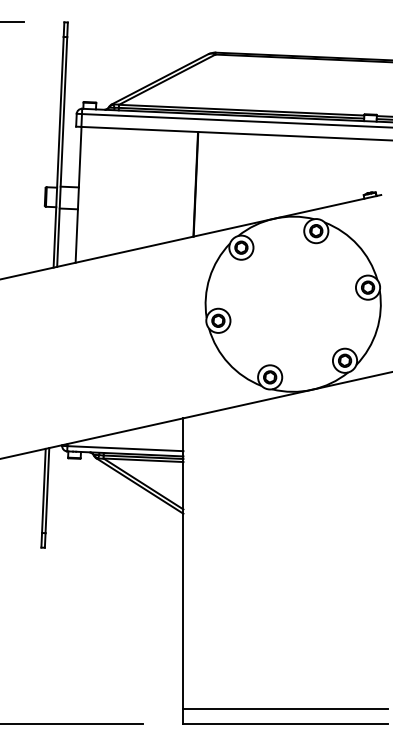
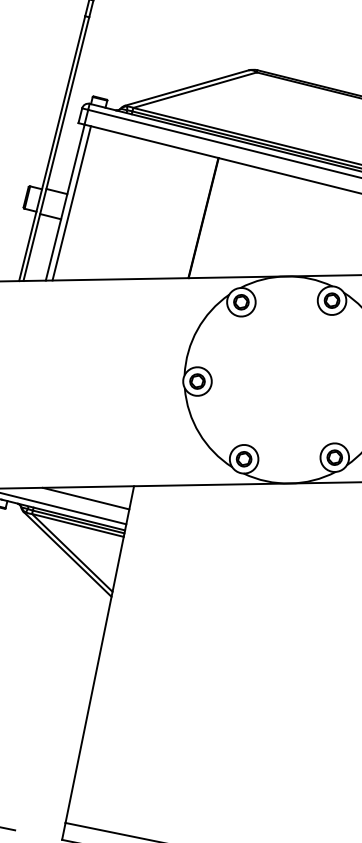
line: (84, 194) -> (72, 203), added
line: (145, 436) -> (85, 498), added

